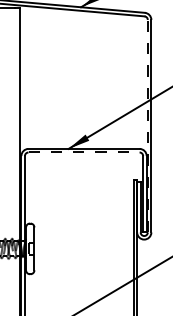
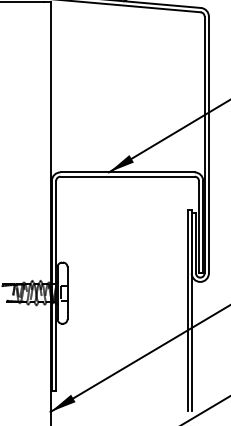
line: (147, 125) -> (204, 144), dashed -> solid
line: (84, 152) -> (128, 176), dashed -> solid

